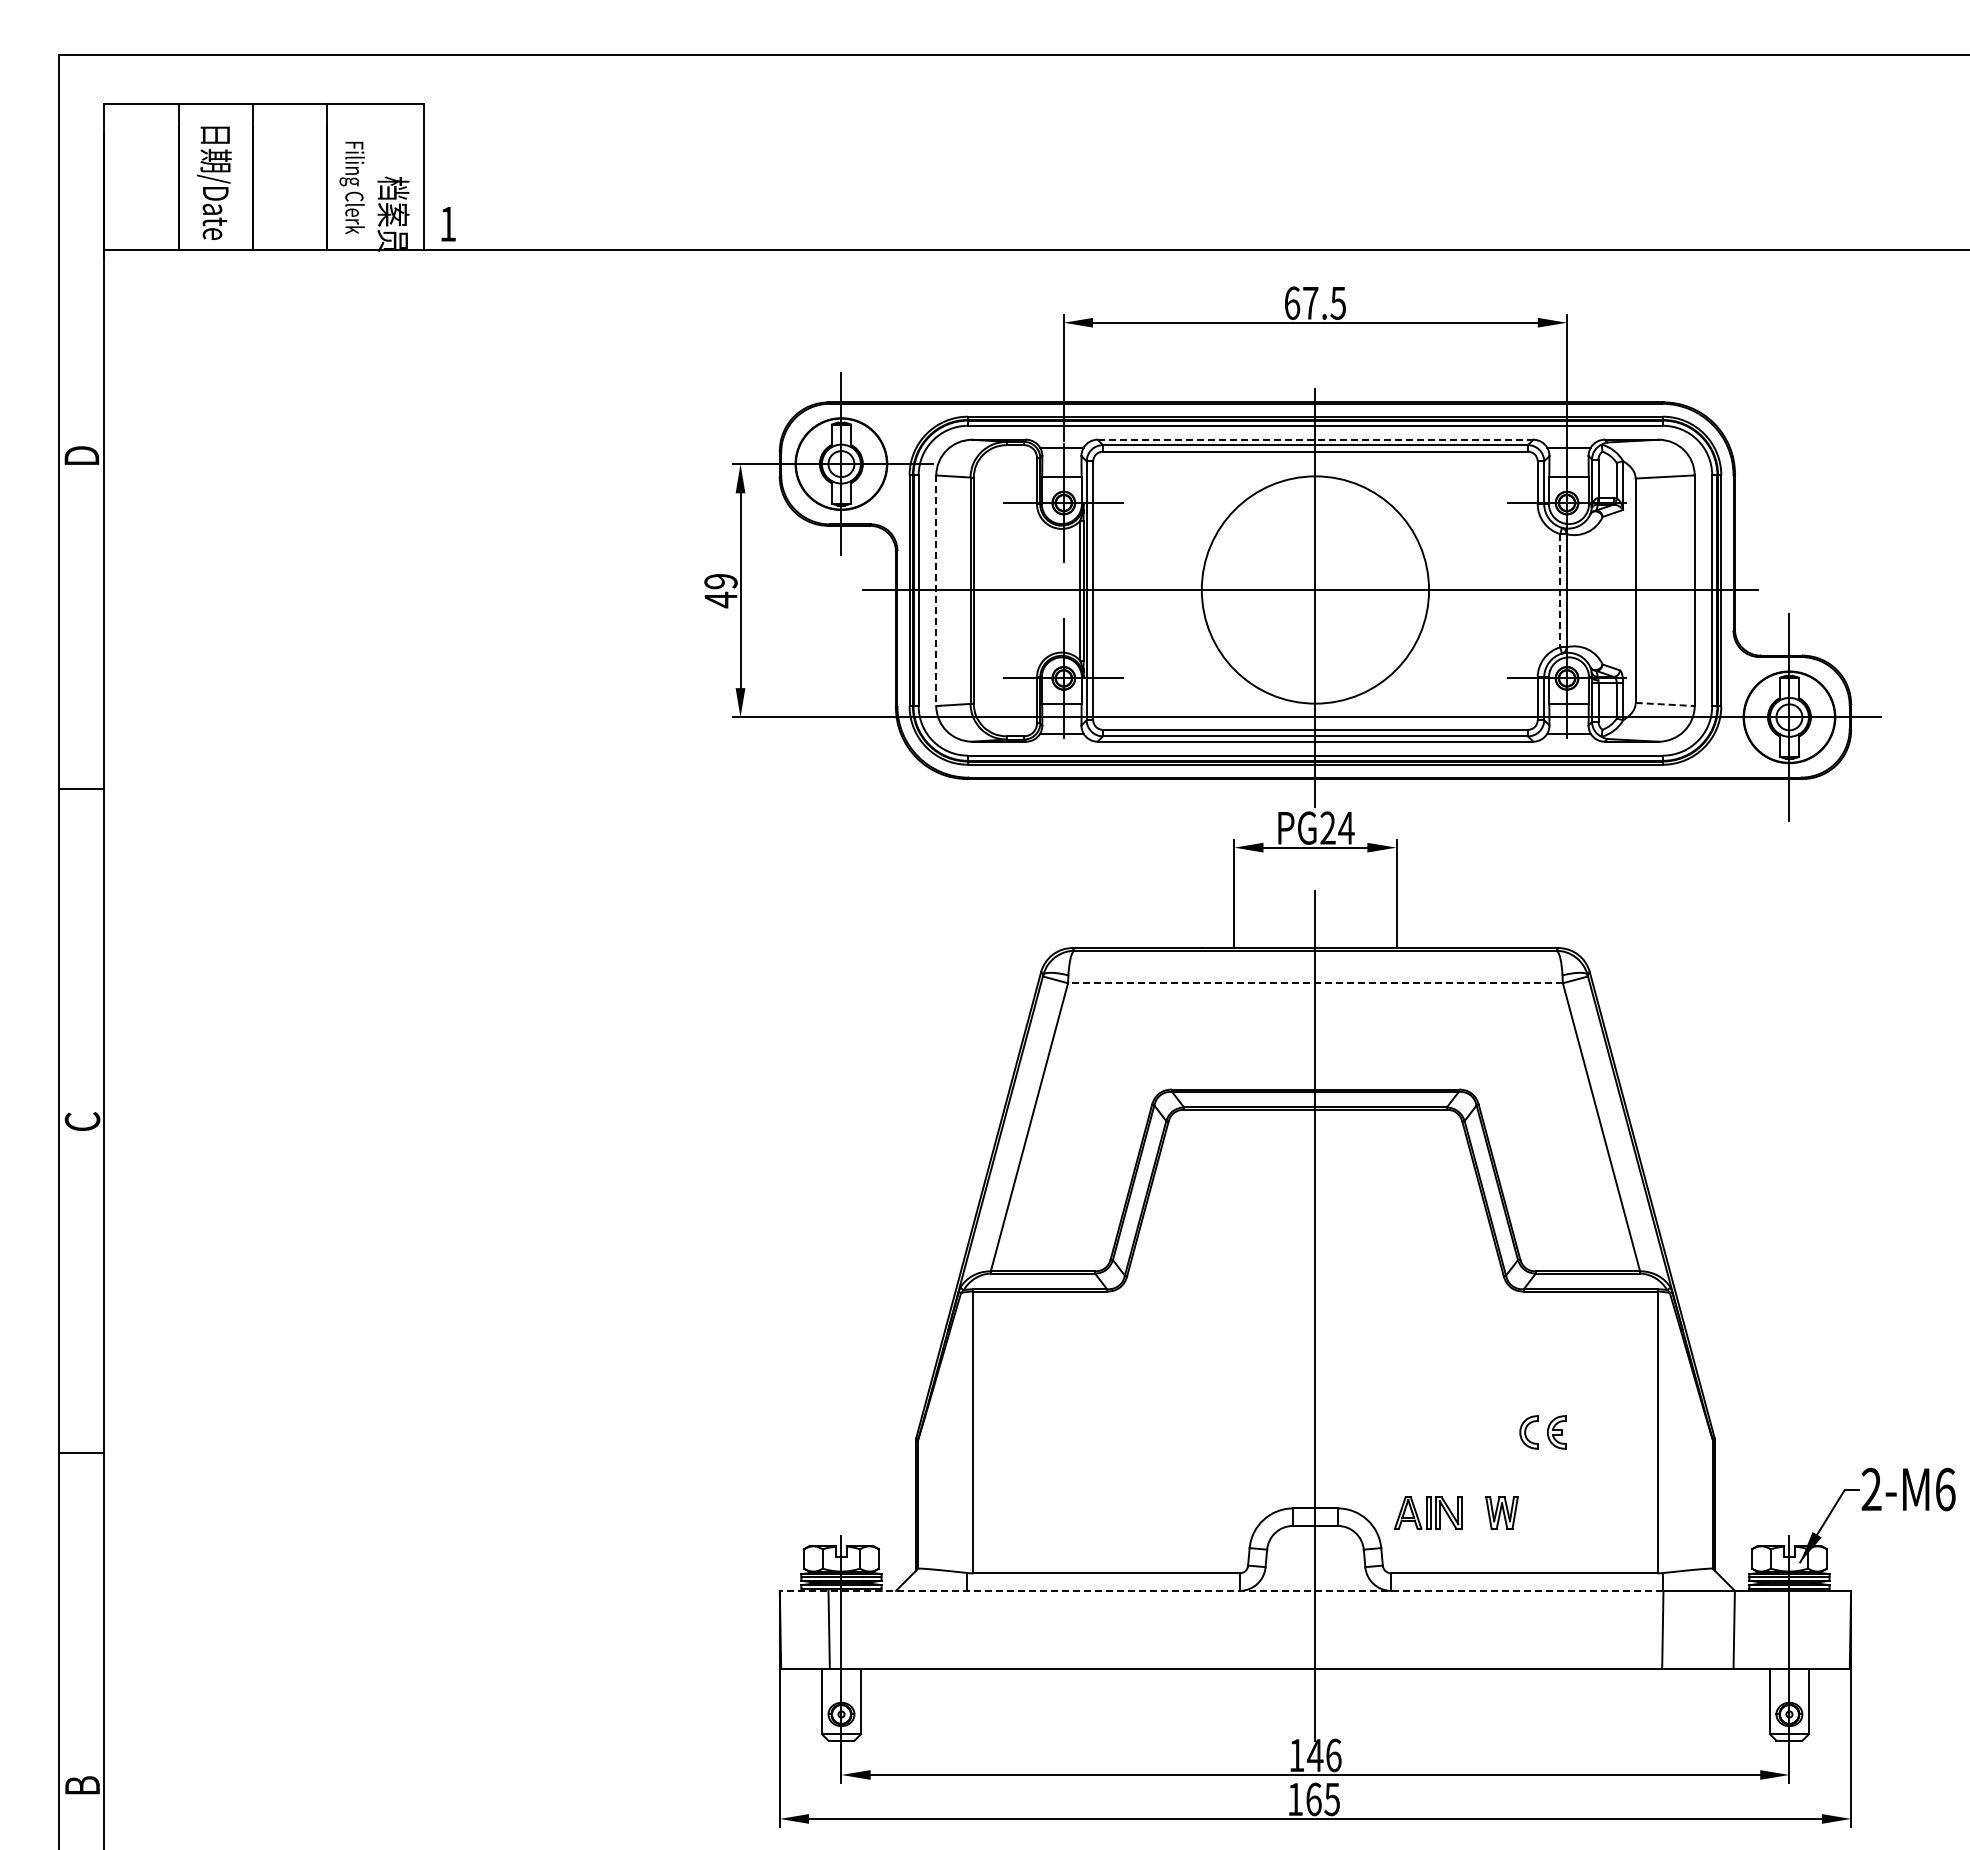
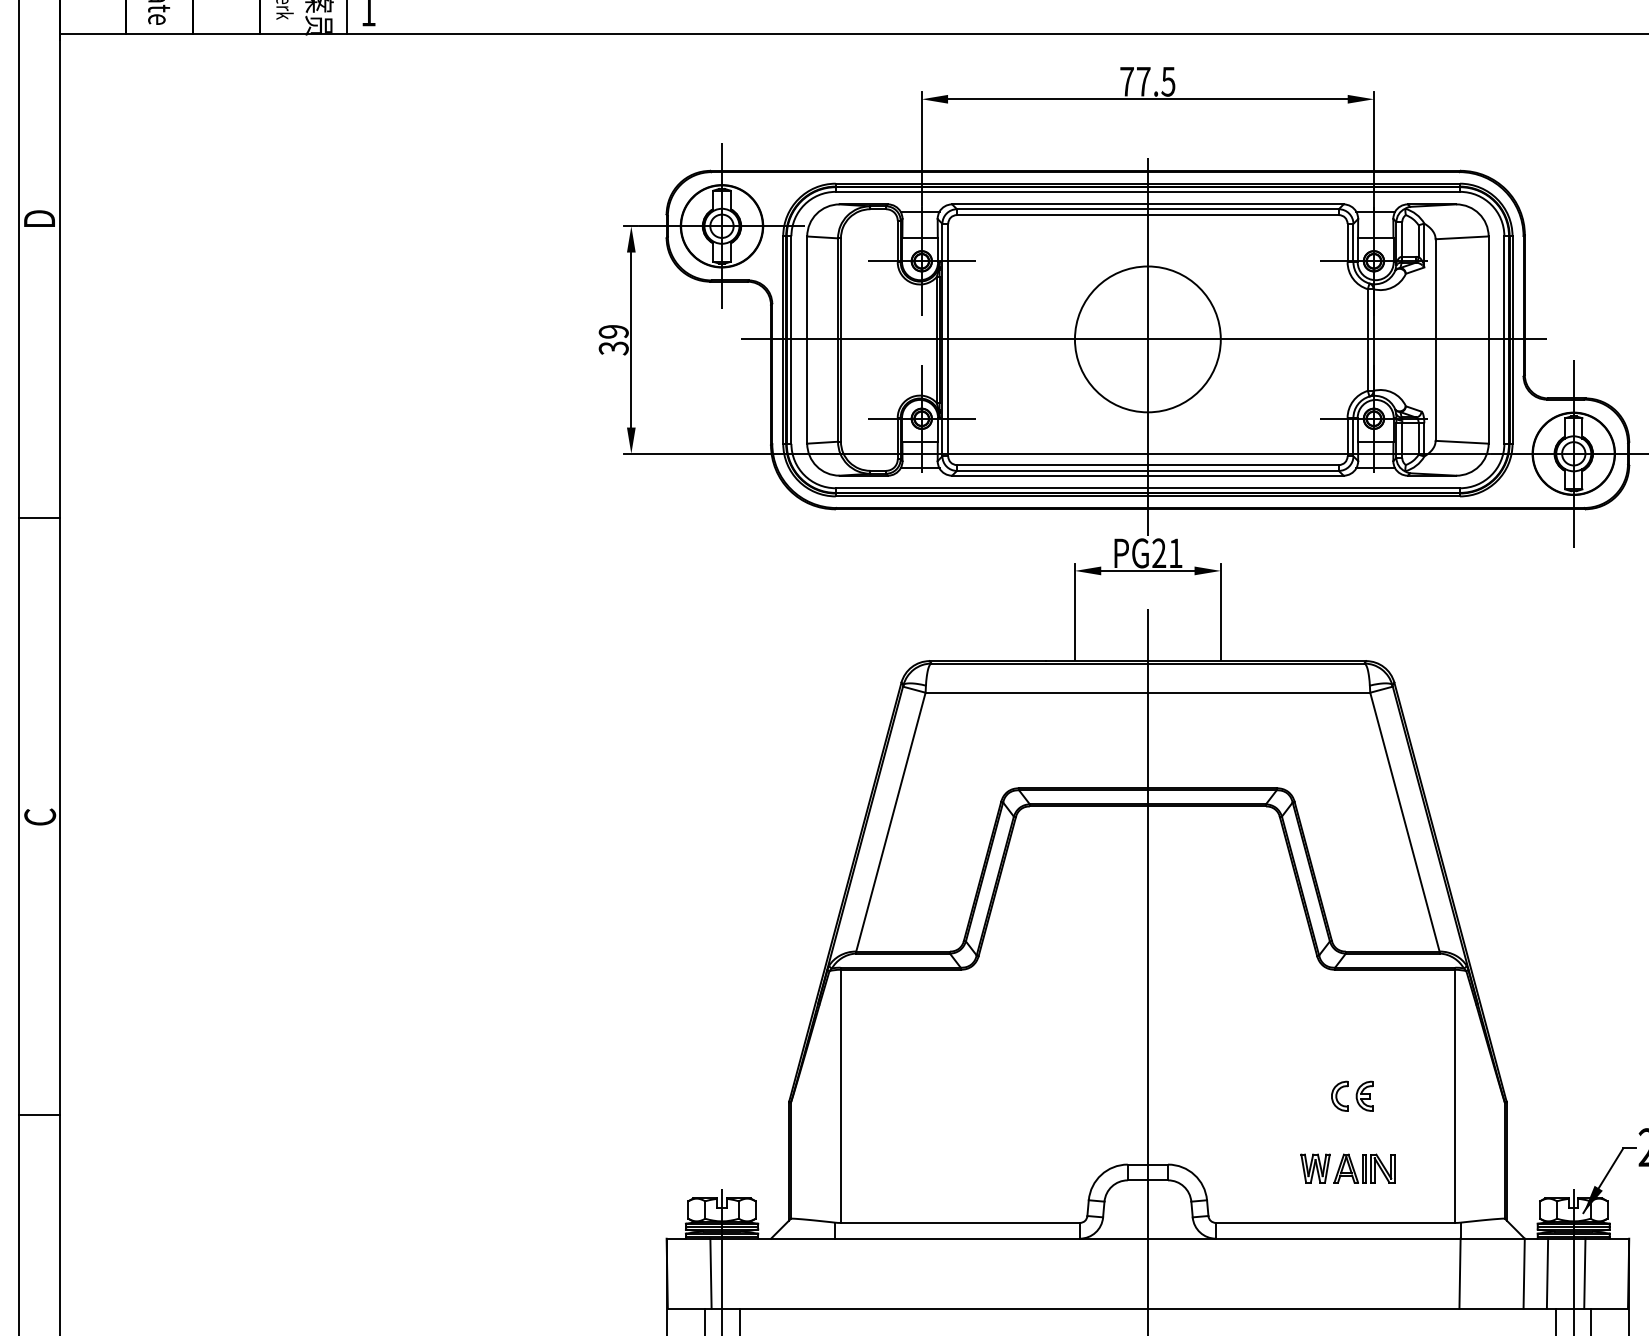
text: (1292, 302) -> (1127, 81), 67.5 -> 77.5
line: (1315, 439) -> (1147, 204), dashed -> solid
circle: (1315, 589) -> (1147, 338), size x0.71
line: (1560, 590) -> (1368, 339), dashed -> solid
line: (936, 591) -> (807, 340), dashed -> solid
text: (720, 599) -> (613, 347), 49 -> 39
line: (1665, 704) -> (1462, 442), dashed -> solid
text: (1346, 828) -> (1175, 553), PG24 -> PG21
line: (1314, 983) -> (1147, 692), dashed -> solid
part: (1428, 1512) -> (1364, 1168), moved
line: (1221, 1590) -> (1063, 1238), dashed -> solid
line: (1759, 1629) -> (1546, 1273), added
line: (1801, 1629) -> (1584, 1273), added

